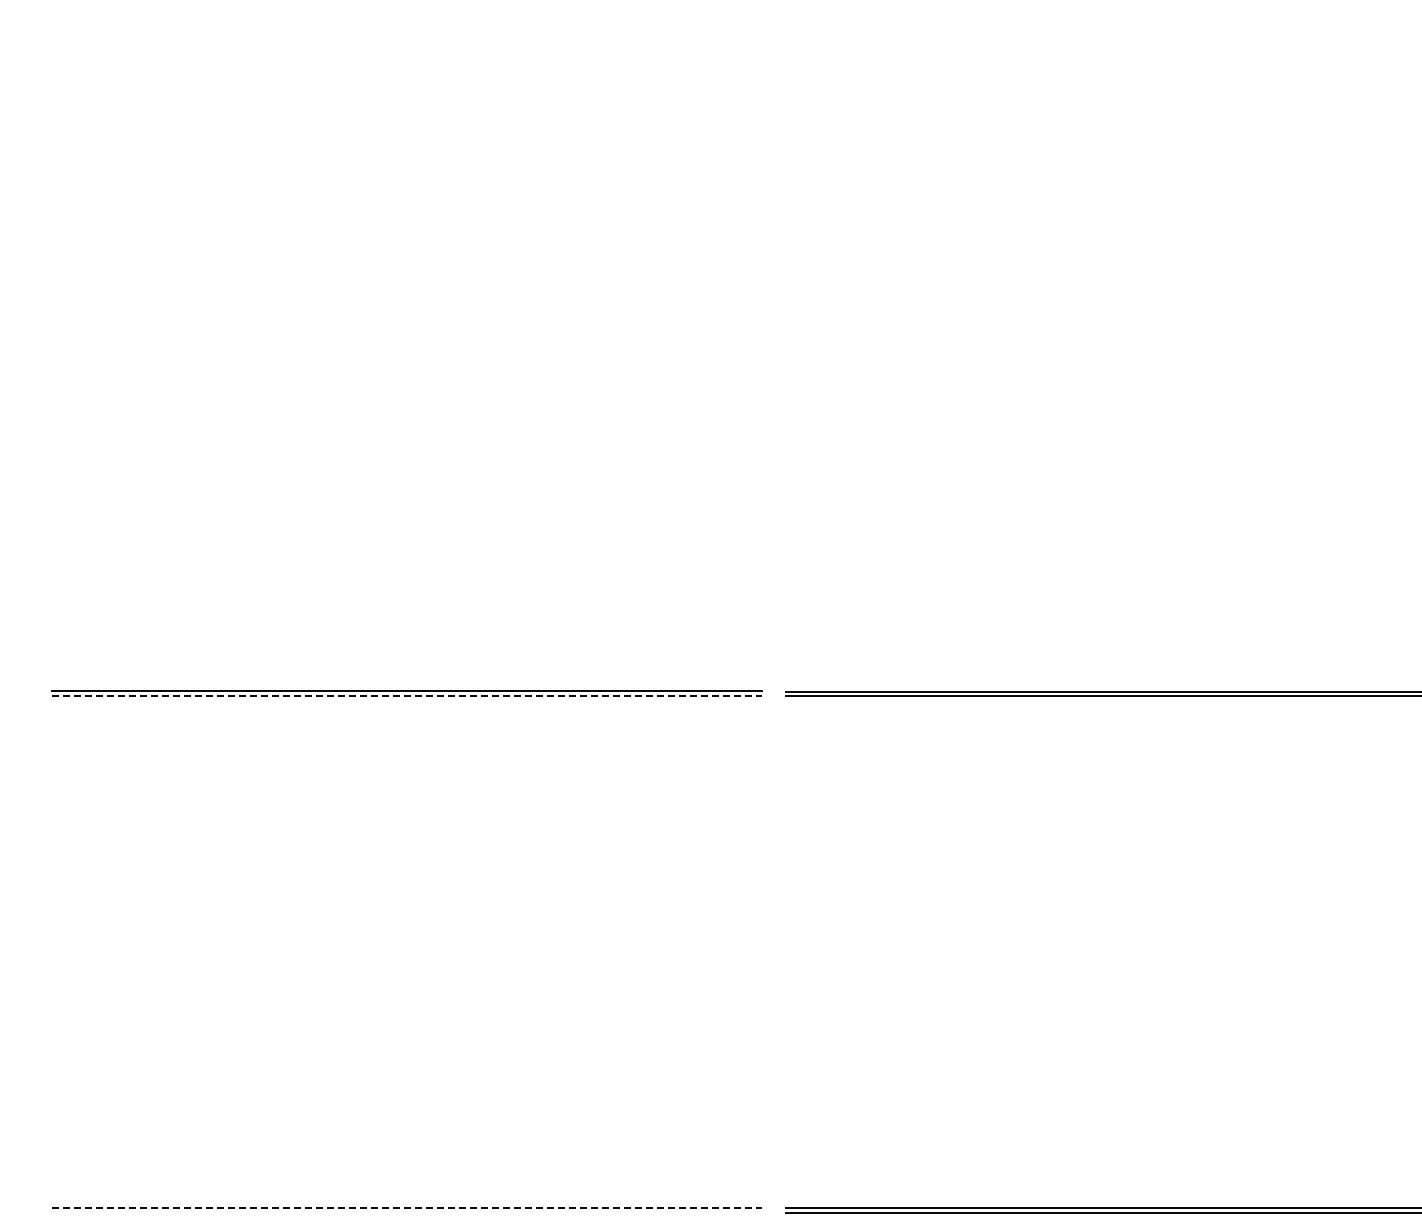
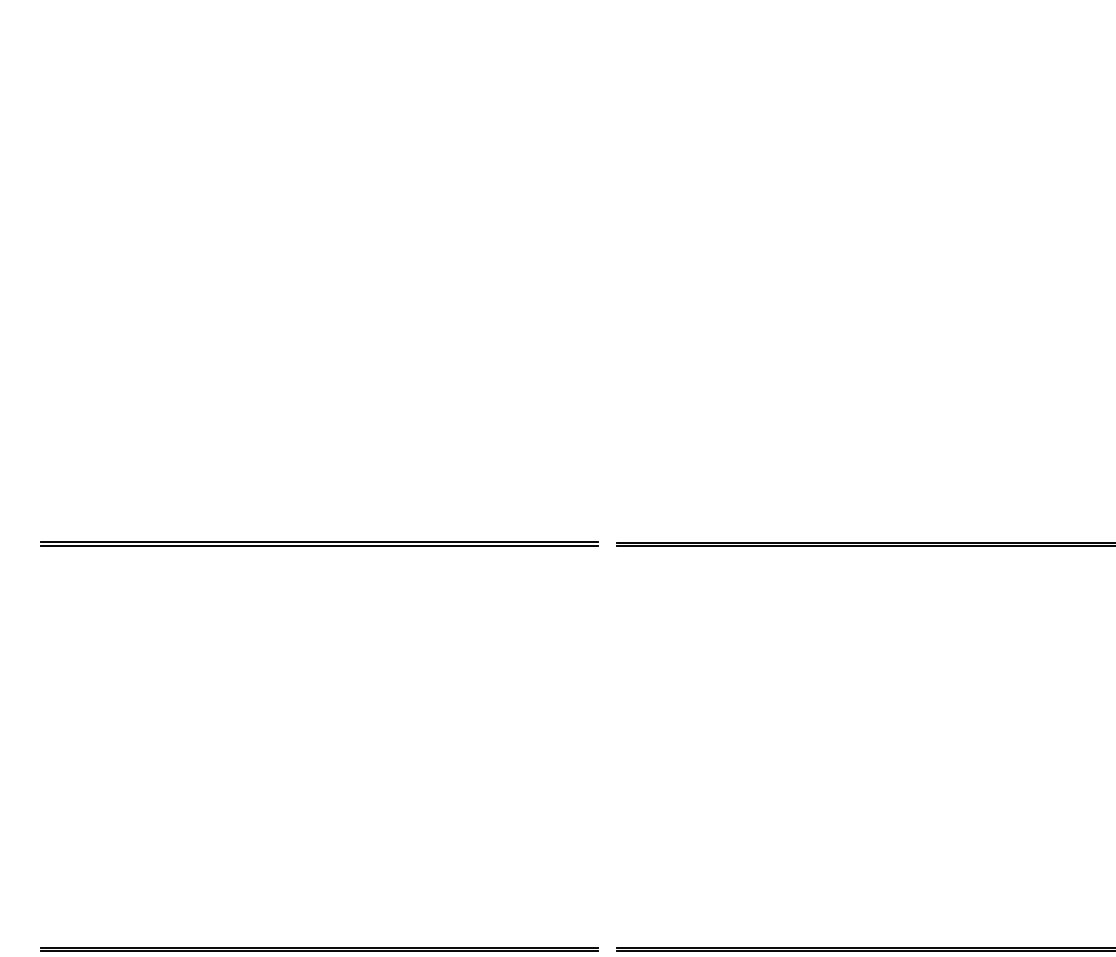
line: (407, 696) -> (319, 546), dashed -> solid
line: (407, 1207) -> (319, 947), dashed -> solid
line: (406, 1212) -> (319, 951), added

